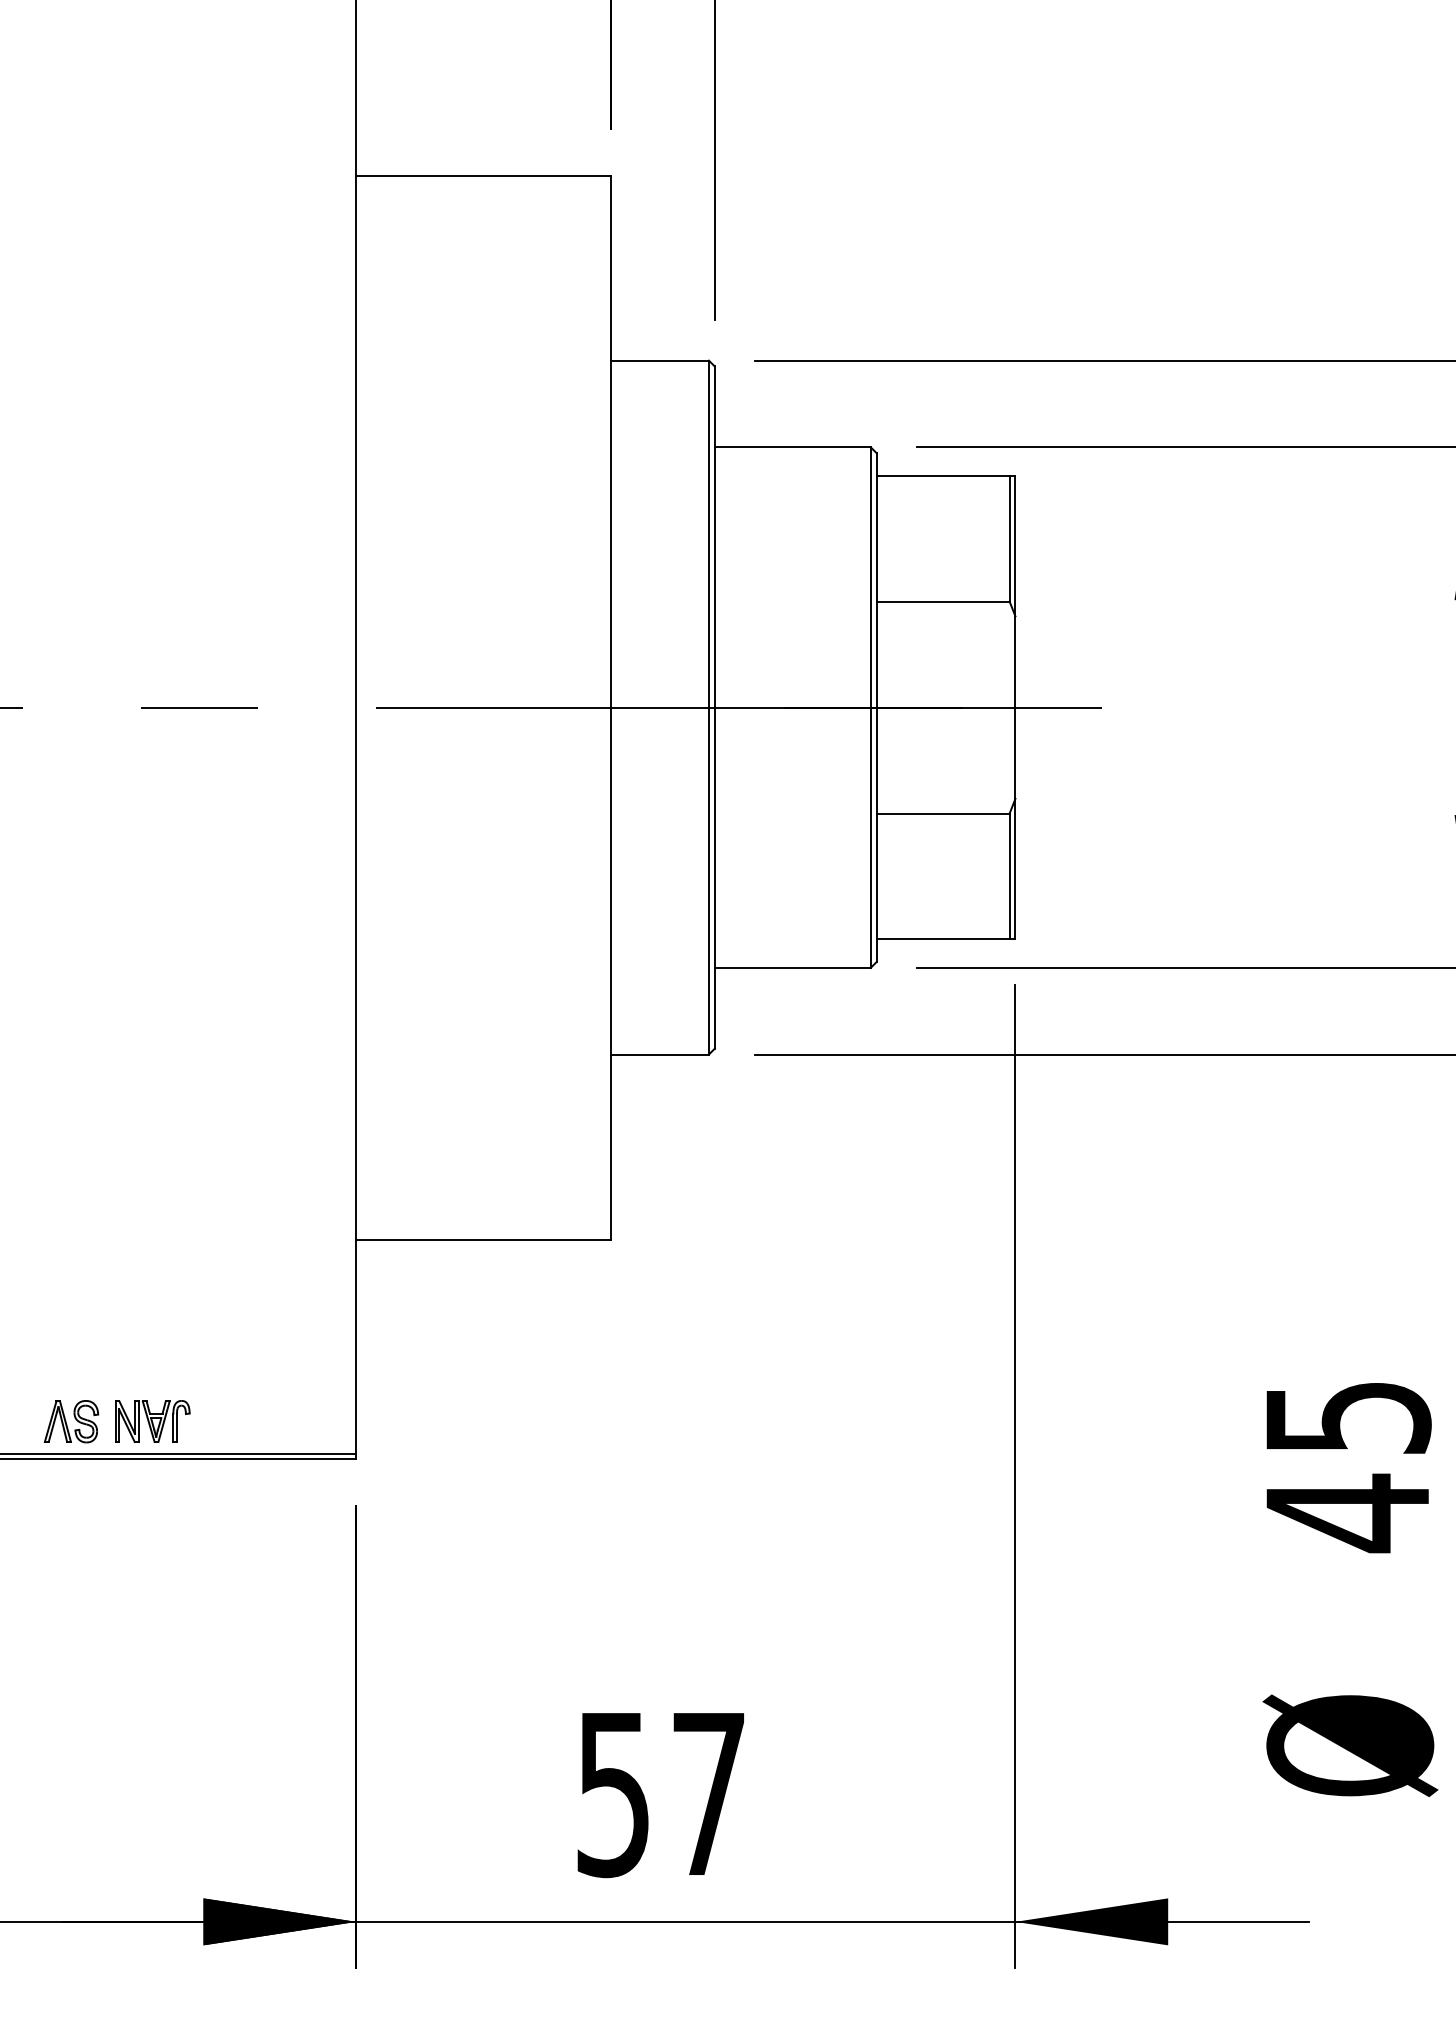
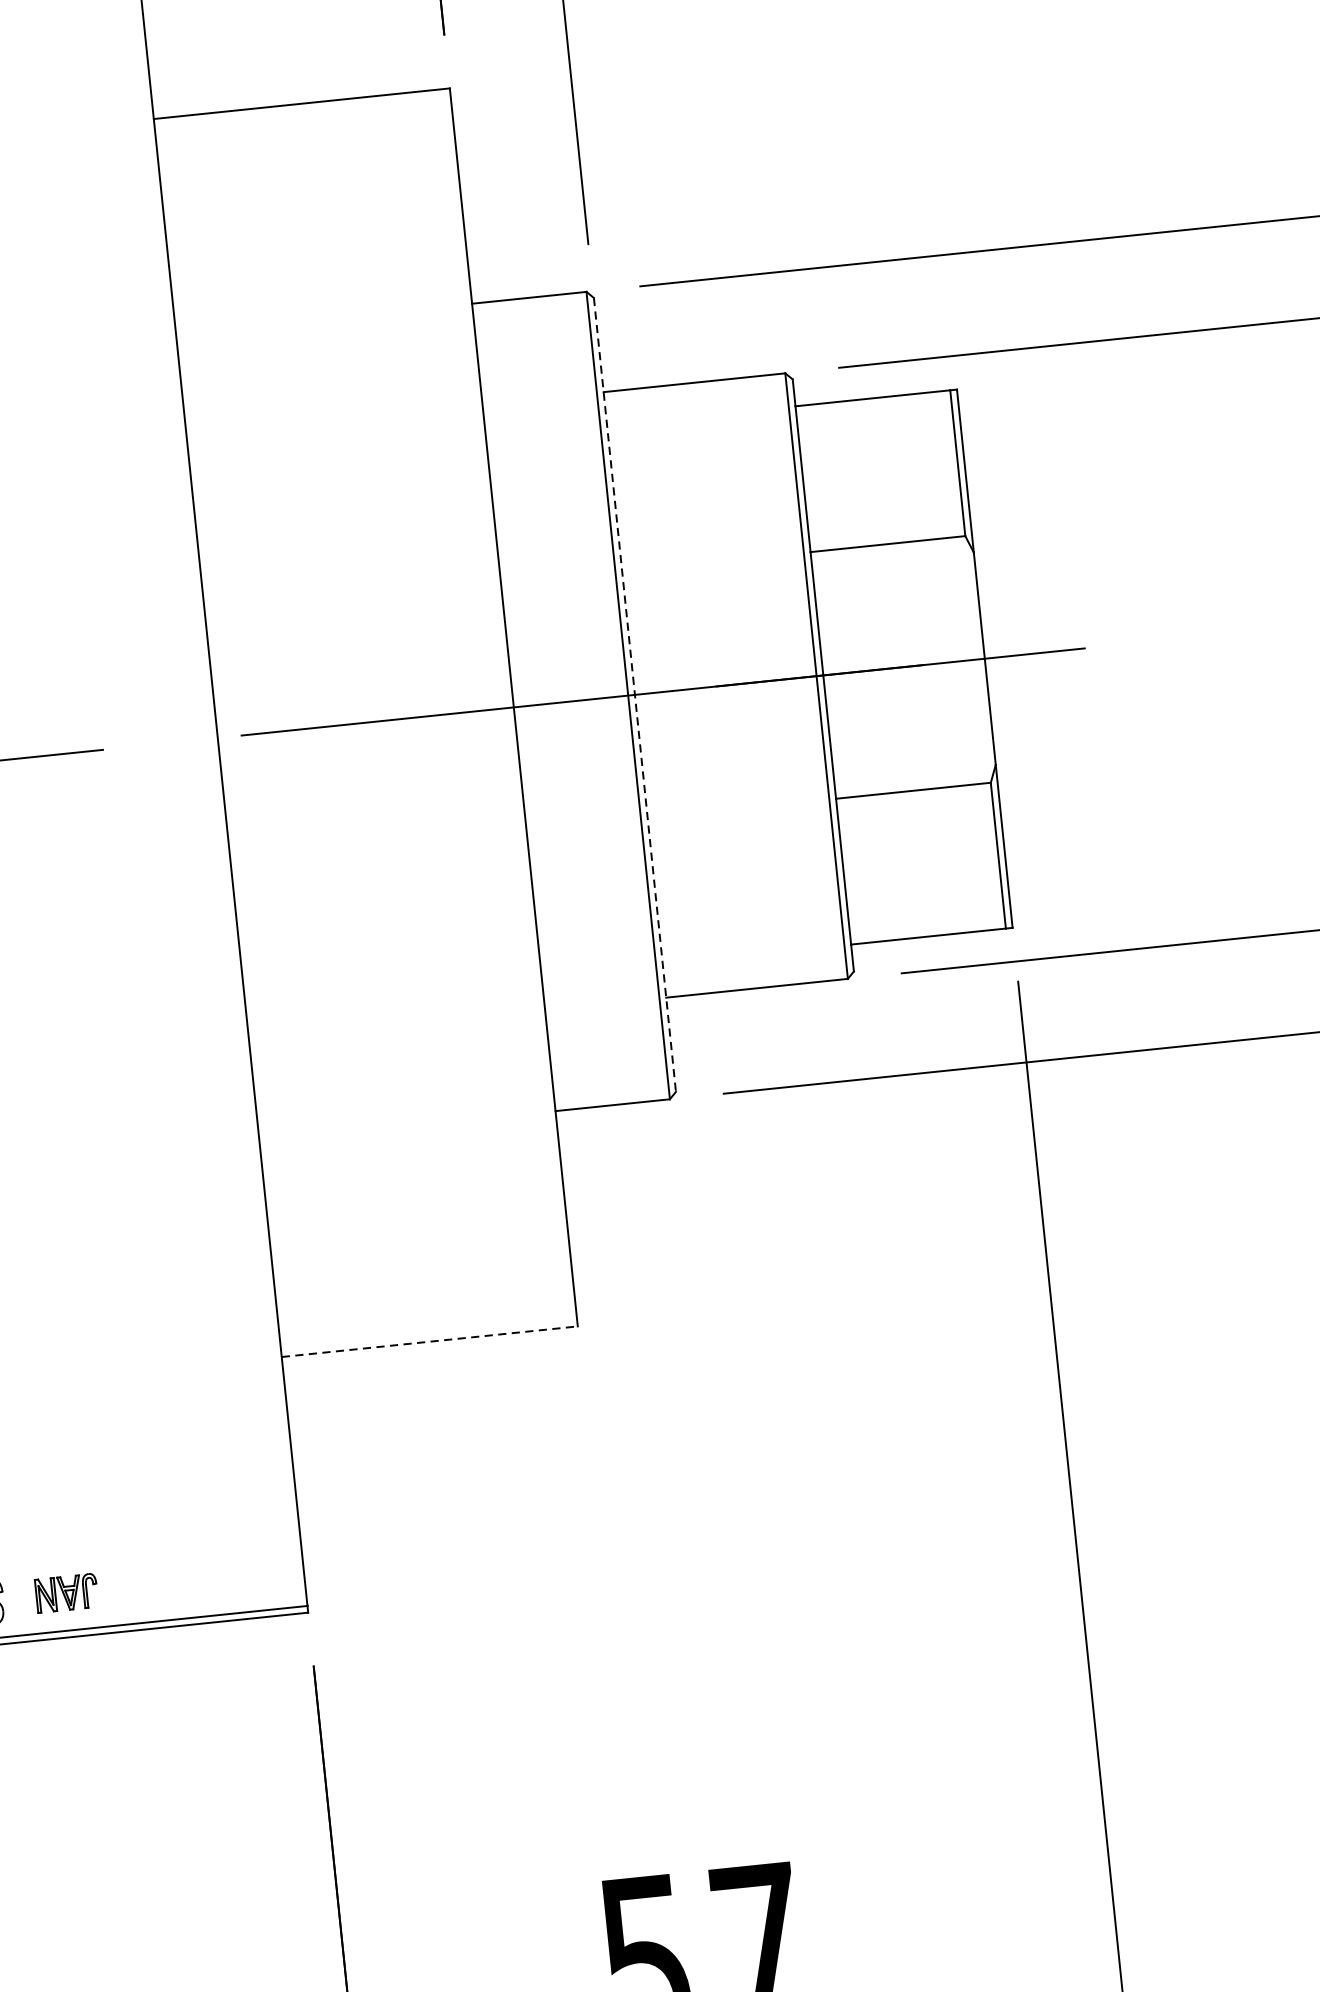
line: (714, 708) -> (634, 695), solid -> dashed
line: (483, 1239) -> (429, 1341), solid -> dashed
part: (152, 1421) -> (66, 1593), size x0.7

